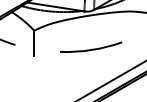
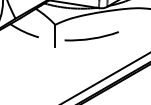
arc: (90, 48) -> (91, 37), moved

